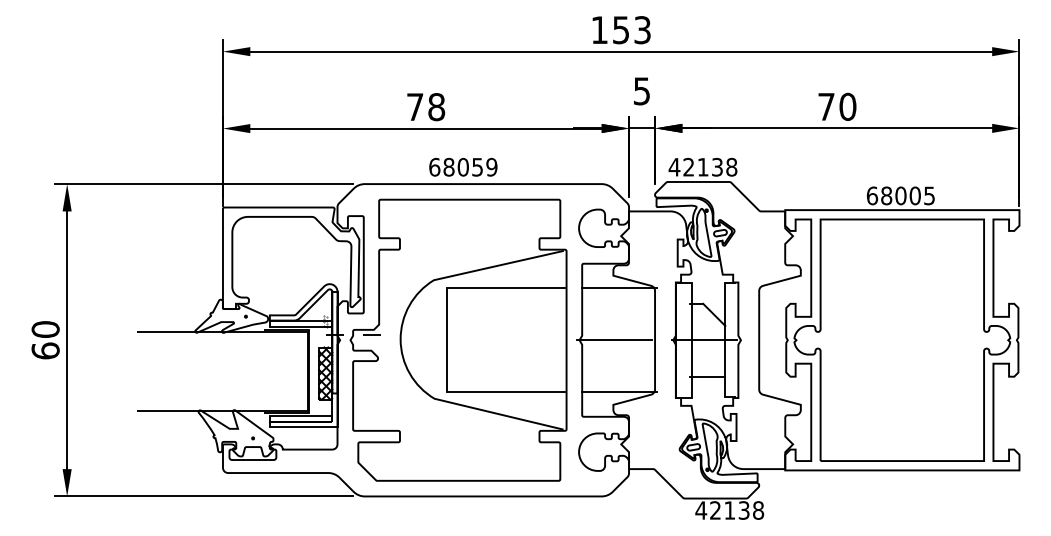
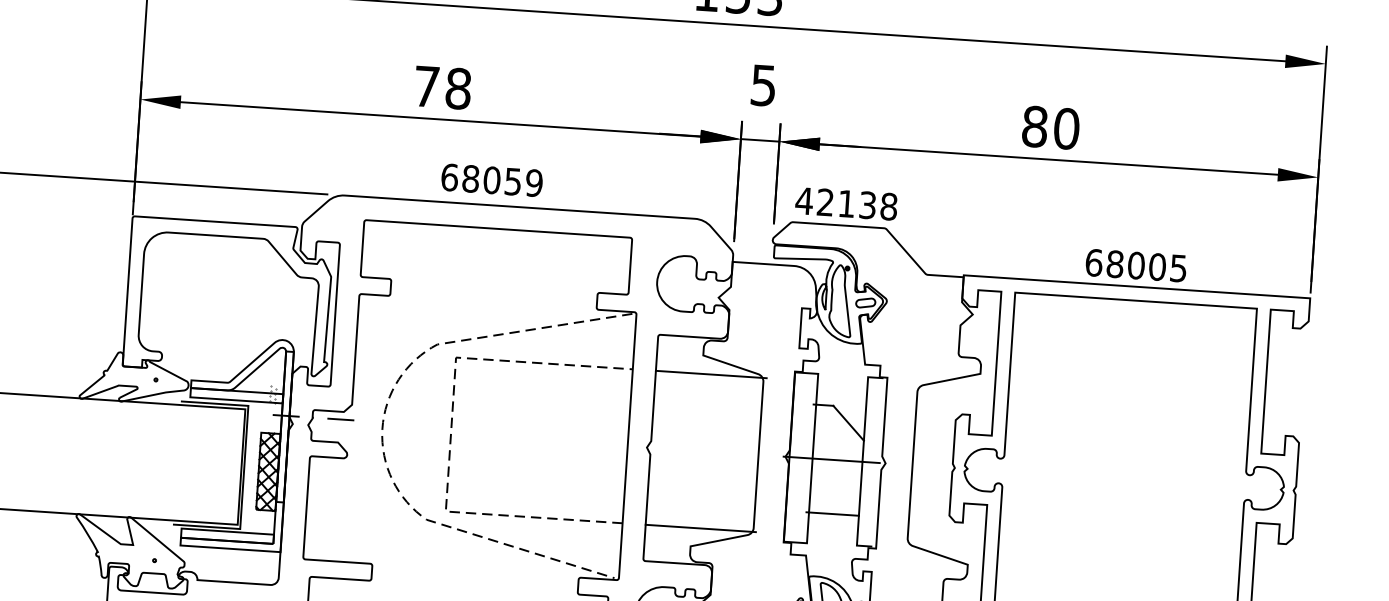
text: (826, 106) -> (1035, 126), 70 -> 80
line: (400, 339) -> (382, 428), solid -> dashed
line: (447, 339) -> (451, 433), solid -> dashed
line: (614, 340) -> (698, 451), removed

